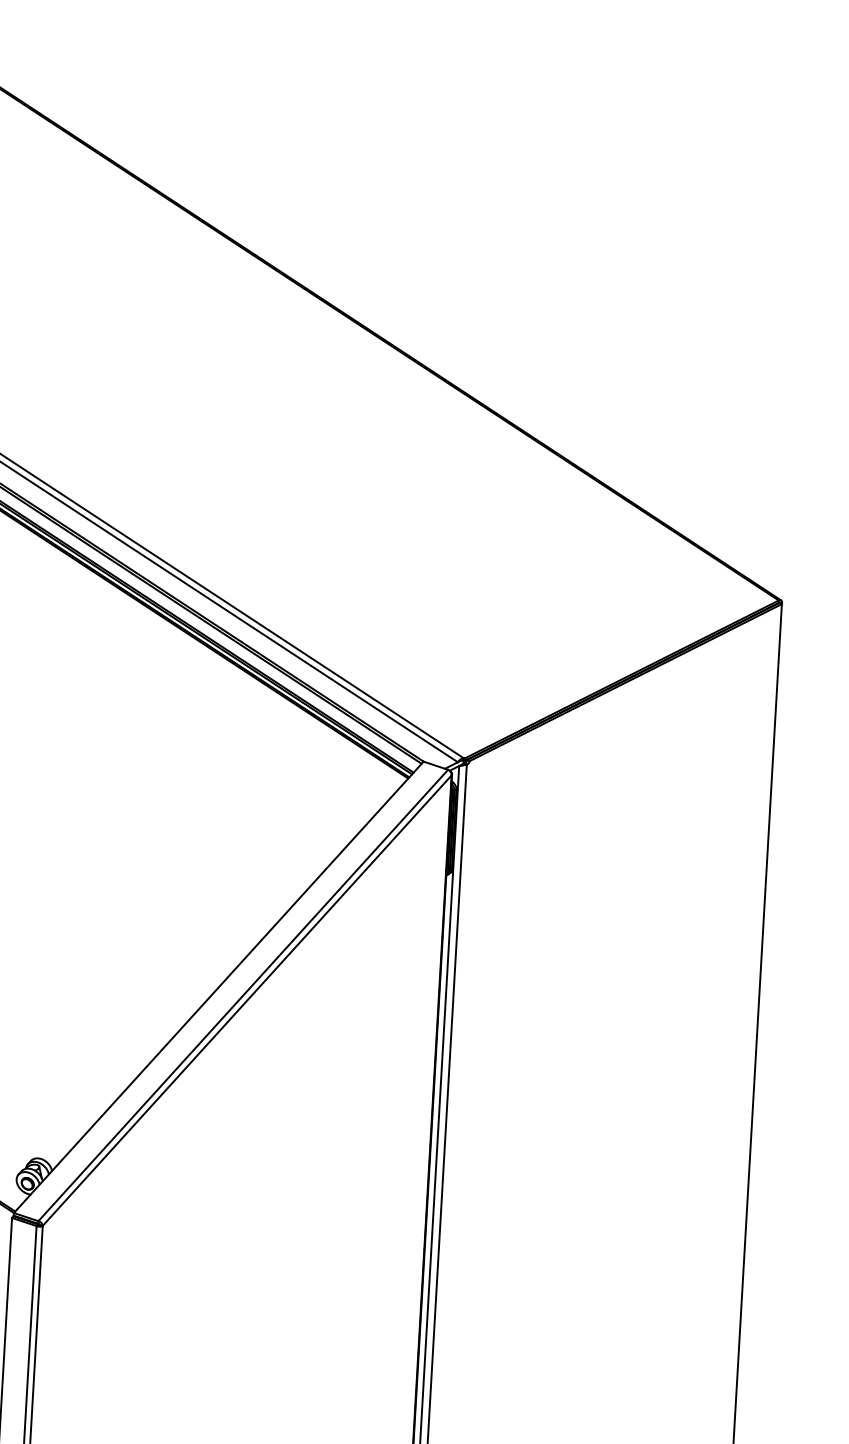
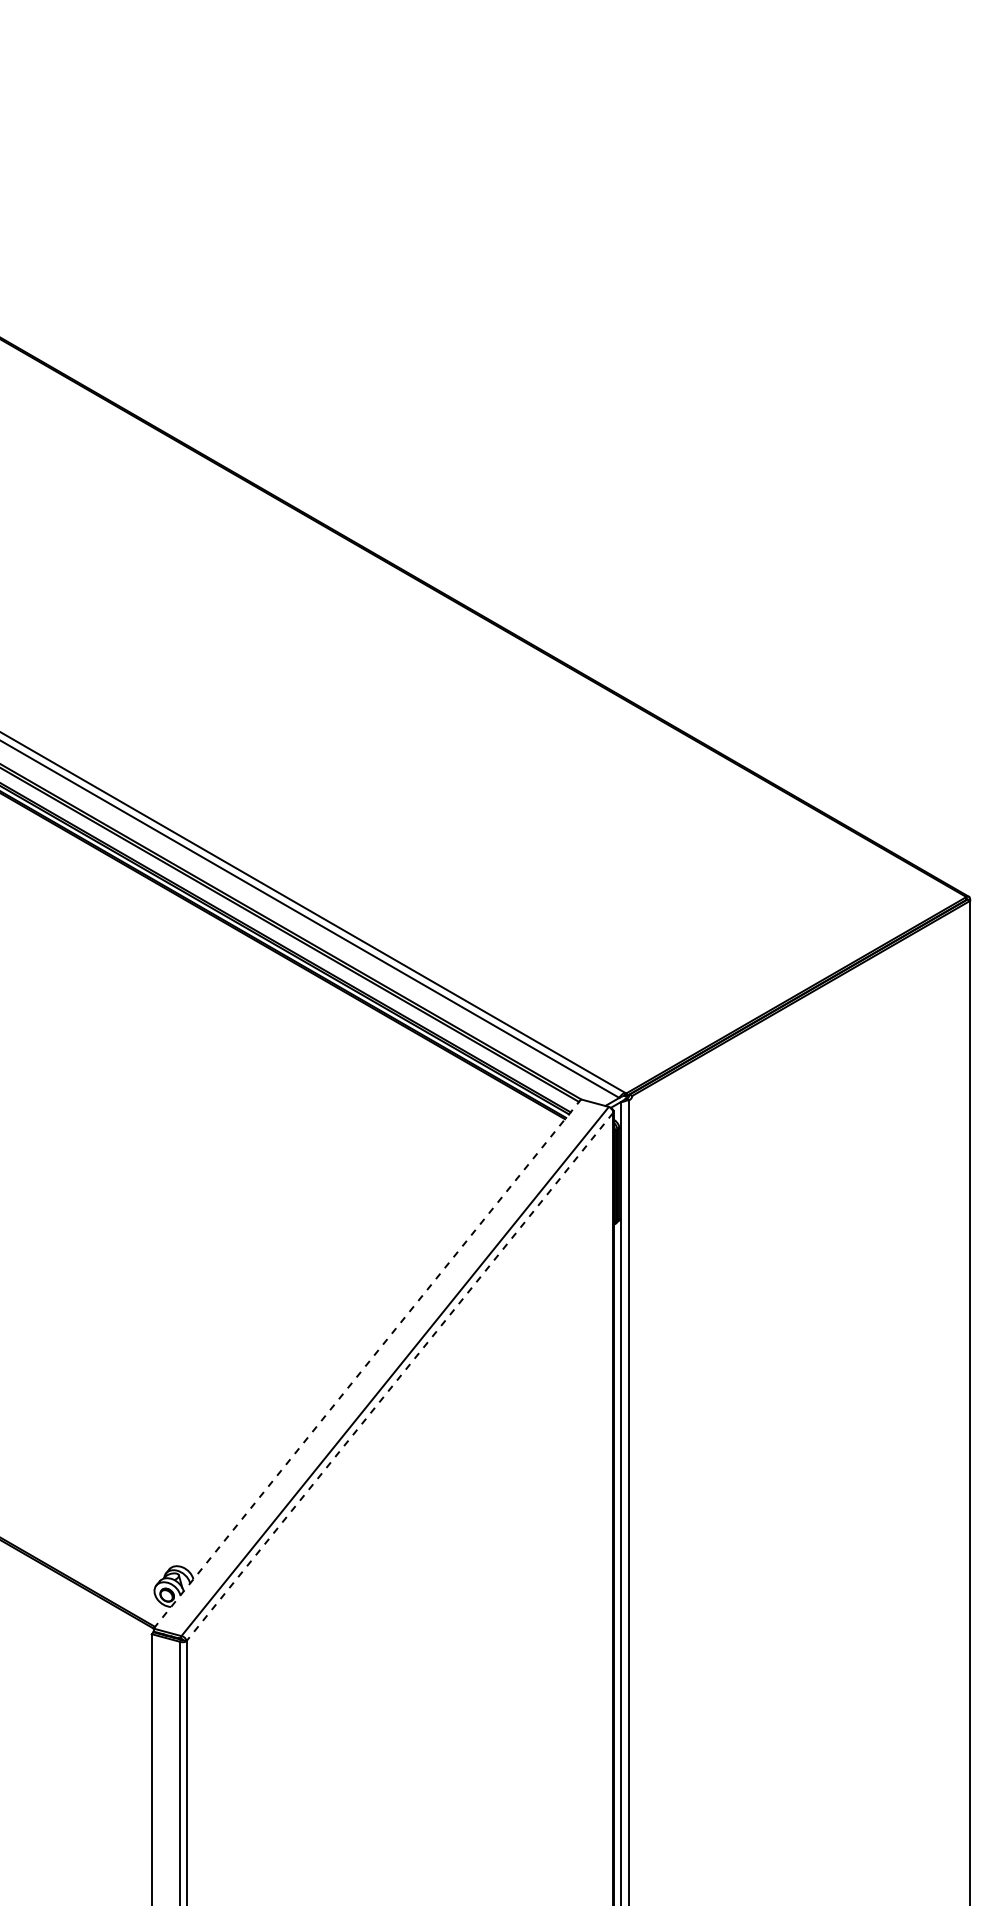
line: (218, 986) -> (367, 1363), solid -> dashed
line: (246, 1001) -> (399, 1377), solid -> dashed

